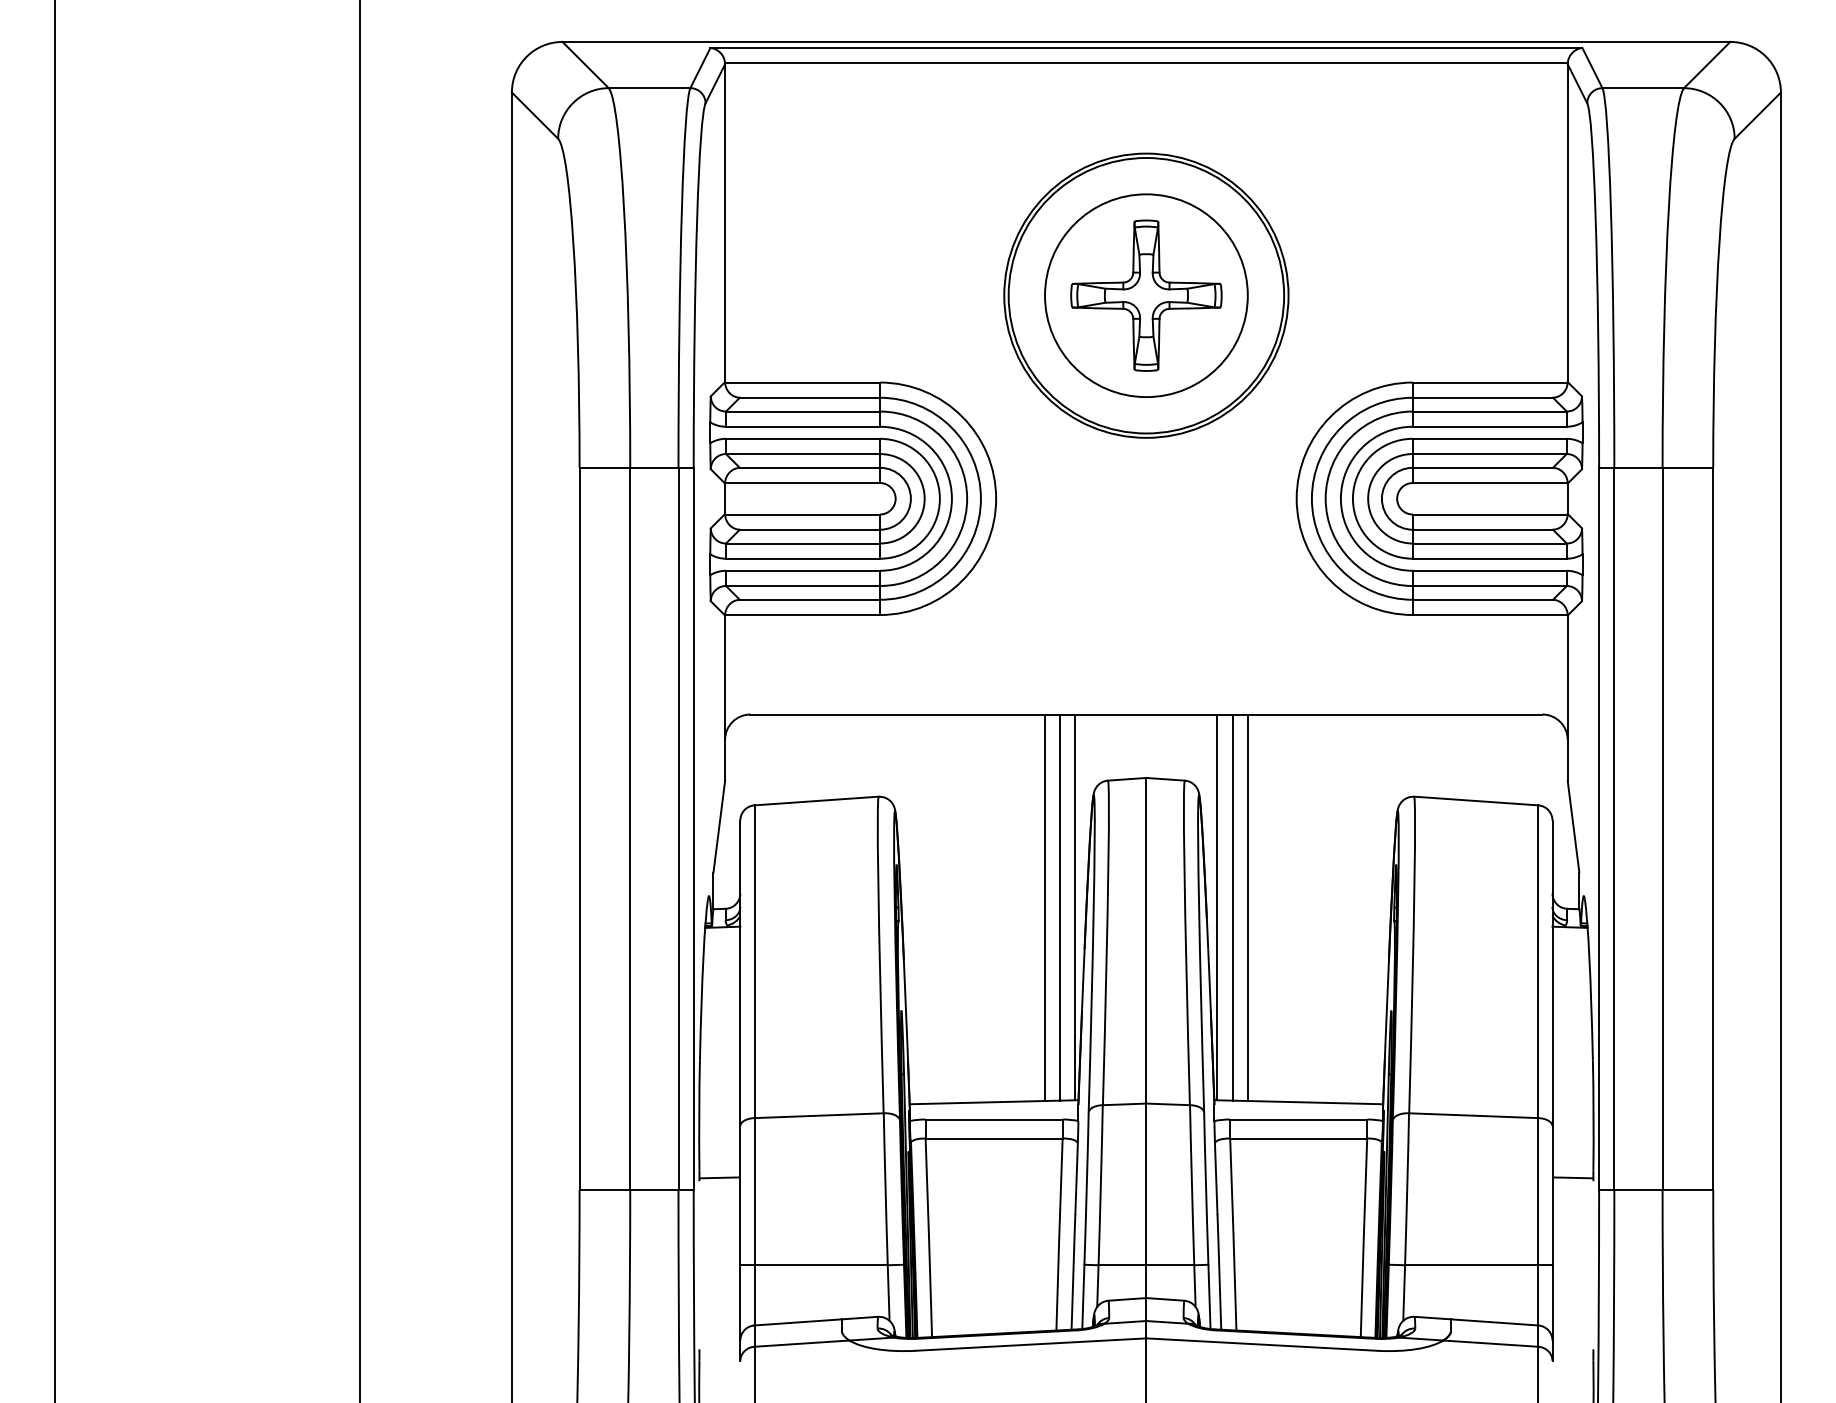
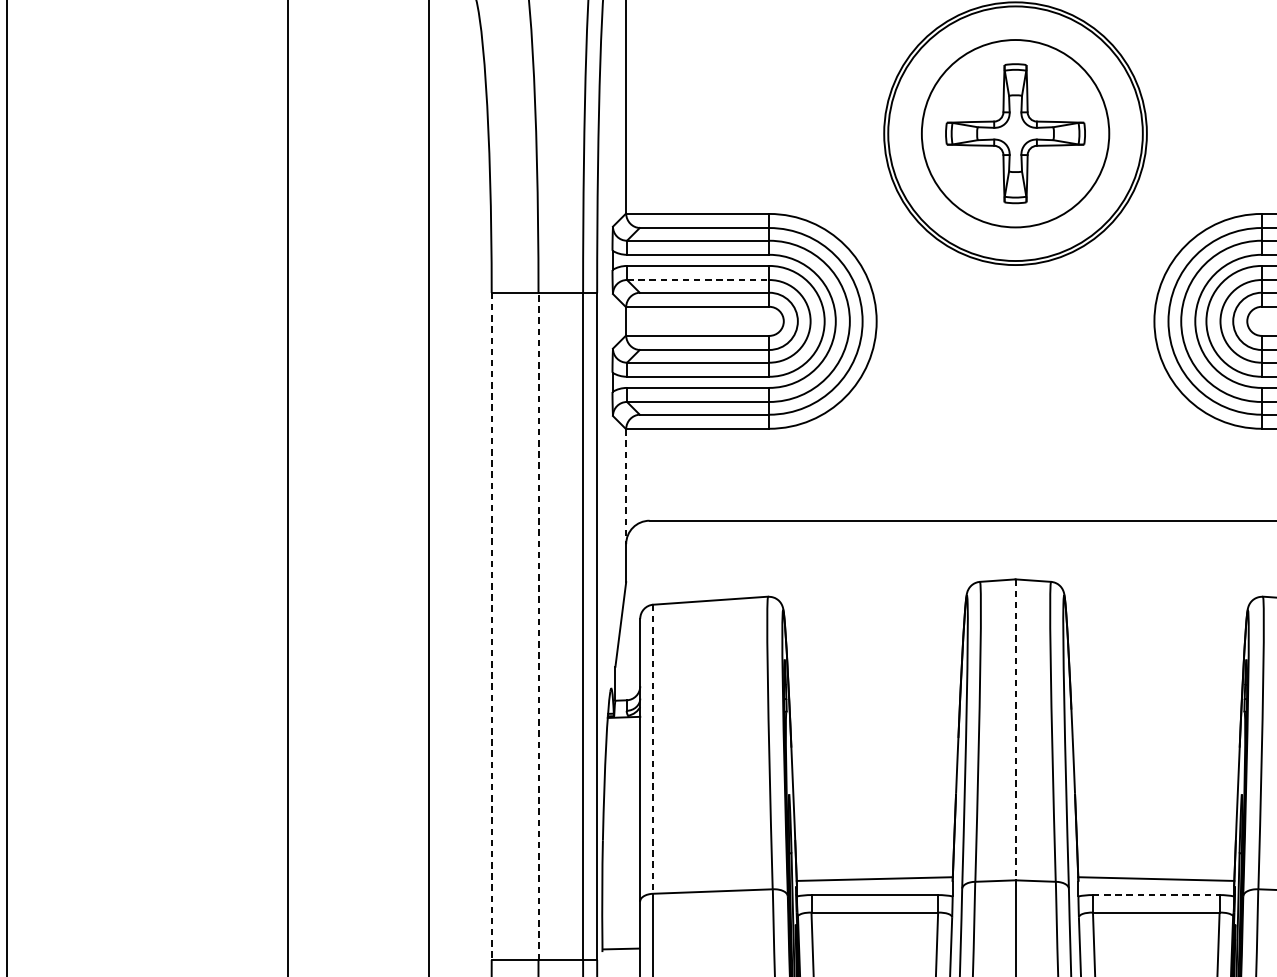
line: (802, 454) -> (697, 280), solid -> dashed
line: (725, 678) -> (626, 487), solid -> dashed
line: (579, 828) -> (491, 626), solid -> dashed
line: (630, 828) -> (538, 626), solid -> dashed
line: (1044, 907) -> (921, 699), removed
line: (1060, 907) -> (936, 699), removed
line: (1075, 907) -> (950, 699), removed
line: (1217, 907) -> (1081, 699), removed
line: (1232, 907) -> (1095, 699), removed
line: (1247, 907) -> (1108, 699), removed
line: (1146, 940) -> (1015, 729), solid -> dashed
line: (754, 962) -> (653, 749), solid -> dashed
line: (1298, 1119) -> (1156, 895), solid -> dashed

